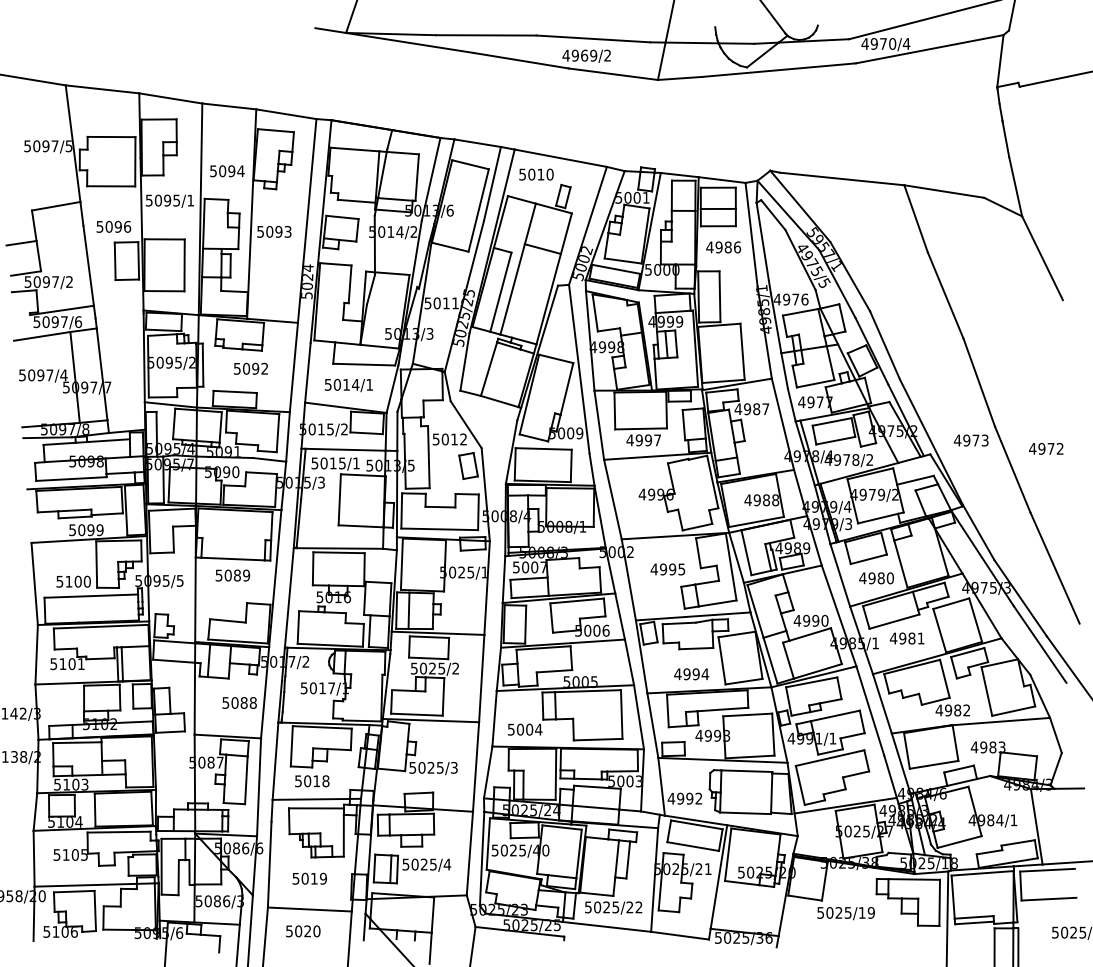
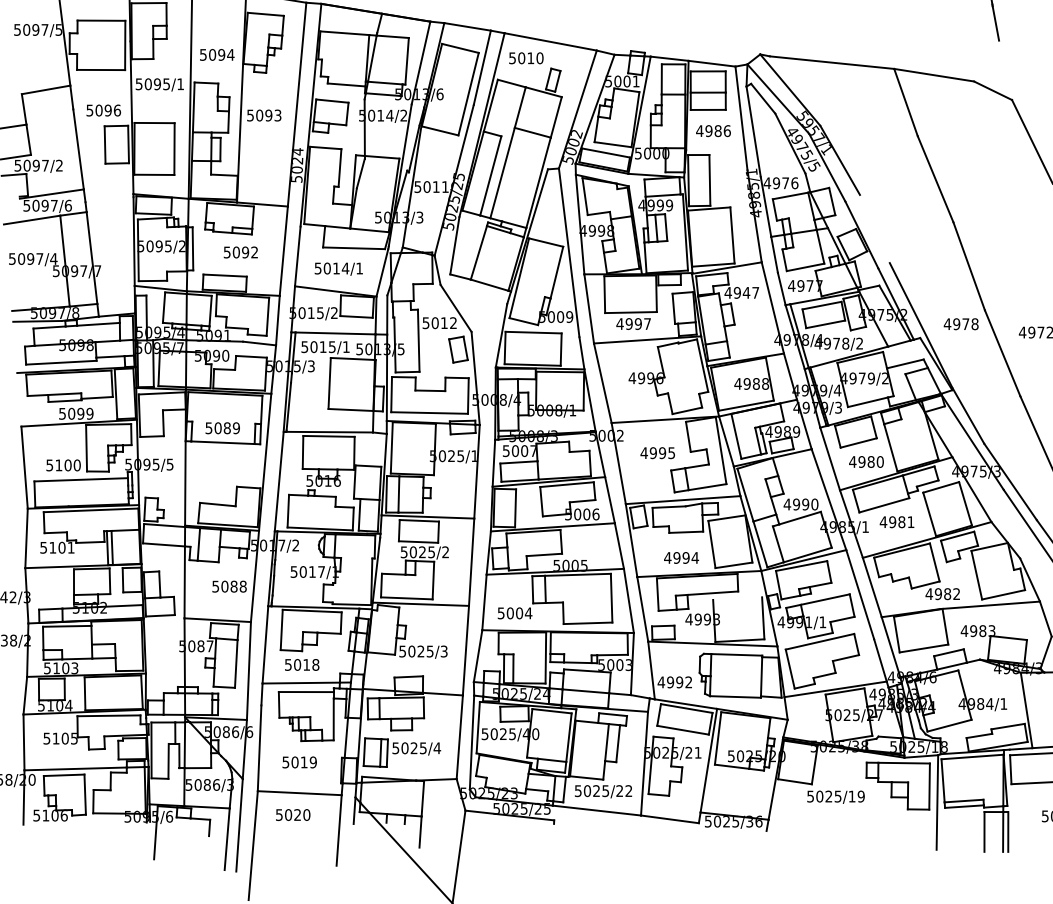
line: (1015, 186) -> (1005, 70), removed
line: (884, 345) -> (874, 229), removed
text: (756, 409) -> (746, 293), 4987 -> 4947
text: (984, 440) -> (974, 324), 4973 -> 4978
text: (232, 575) -> (222, 428), moved
line: (747, 714) -> (737, 598), removed

